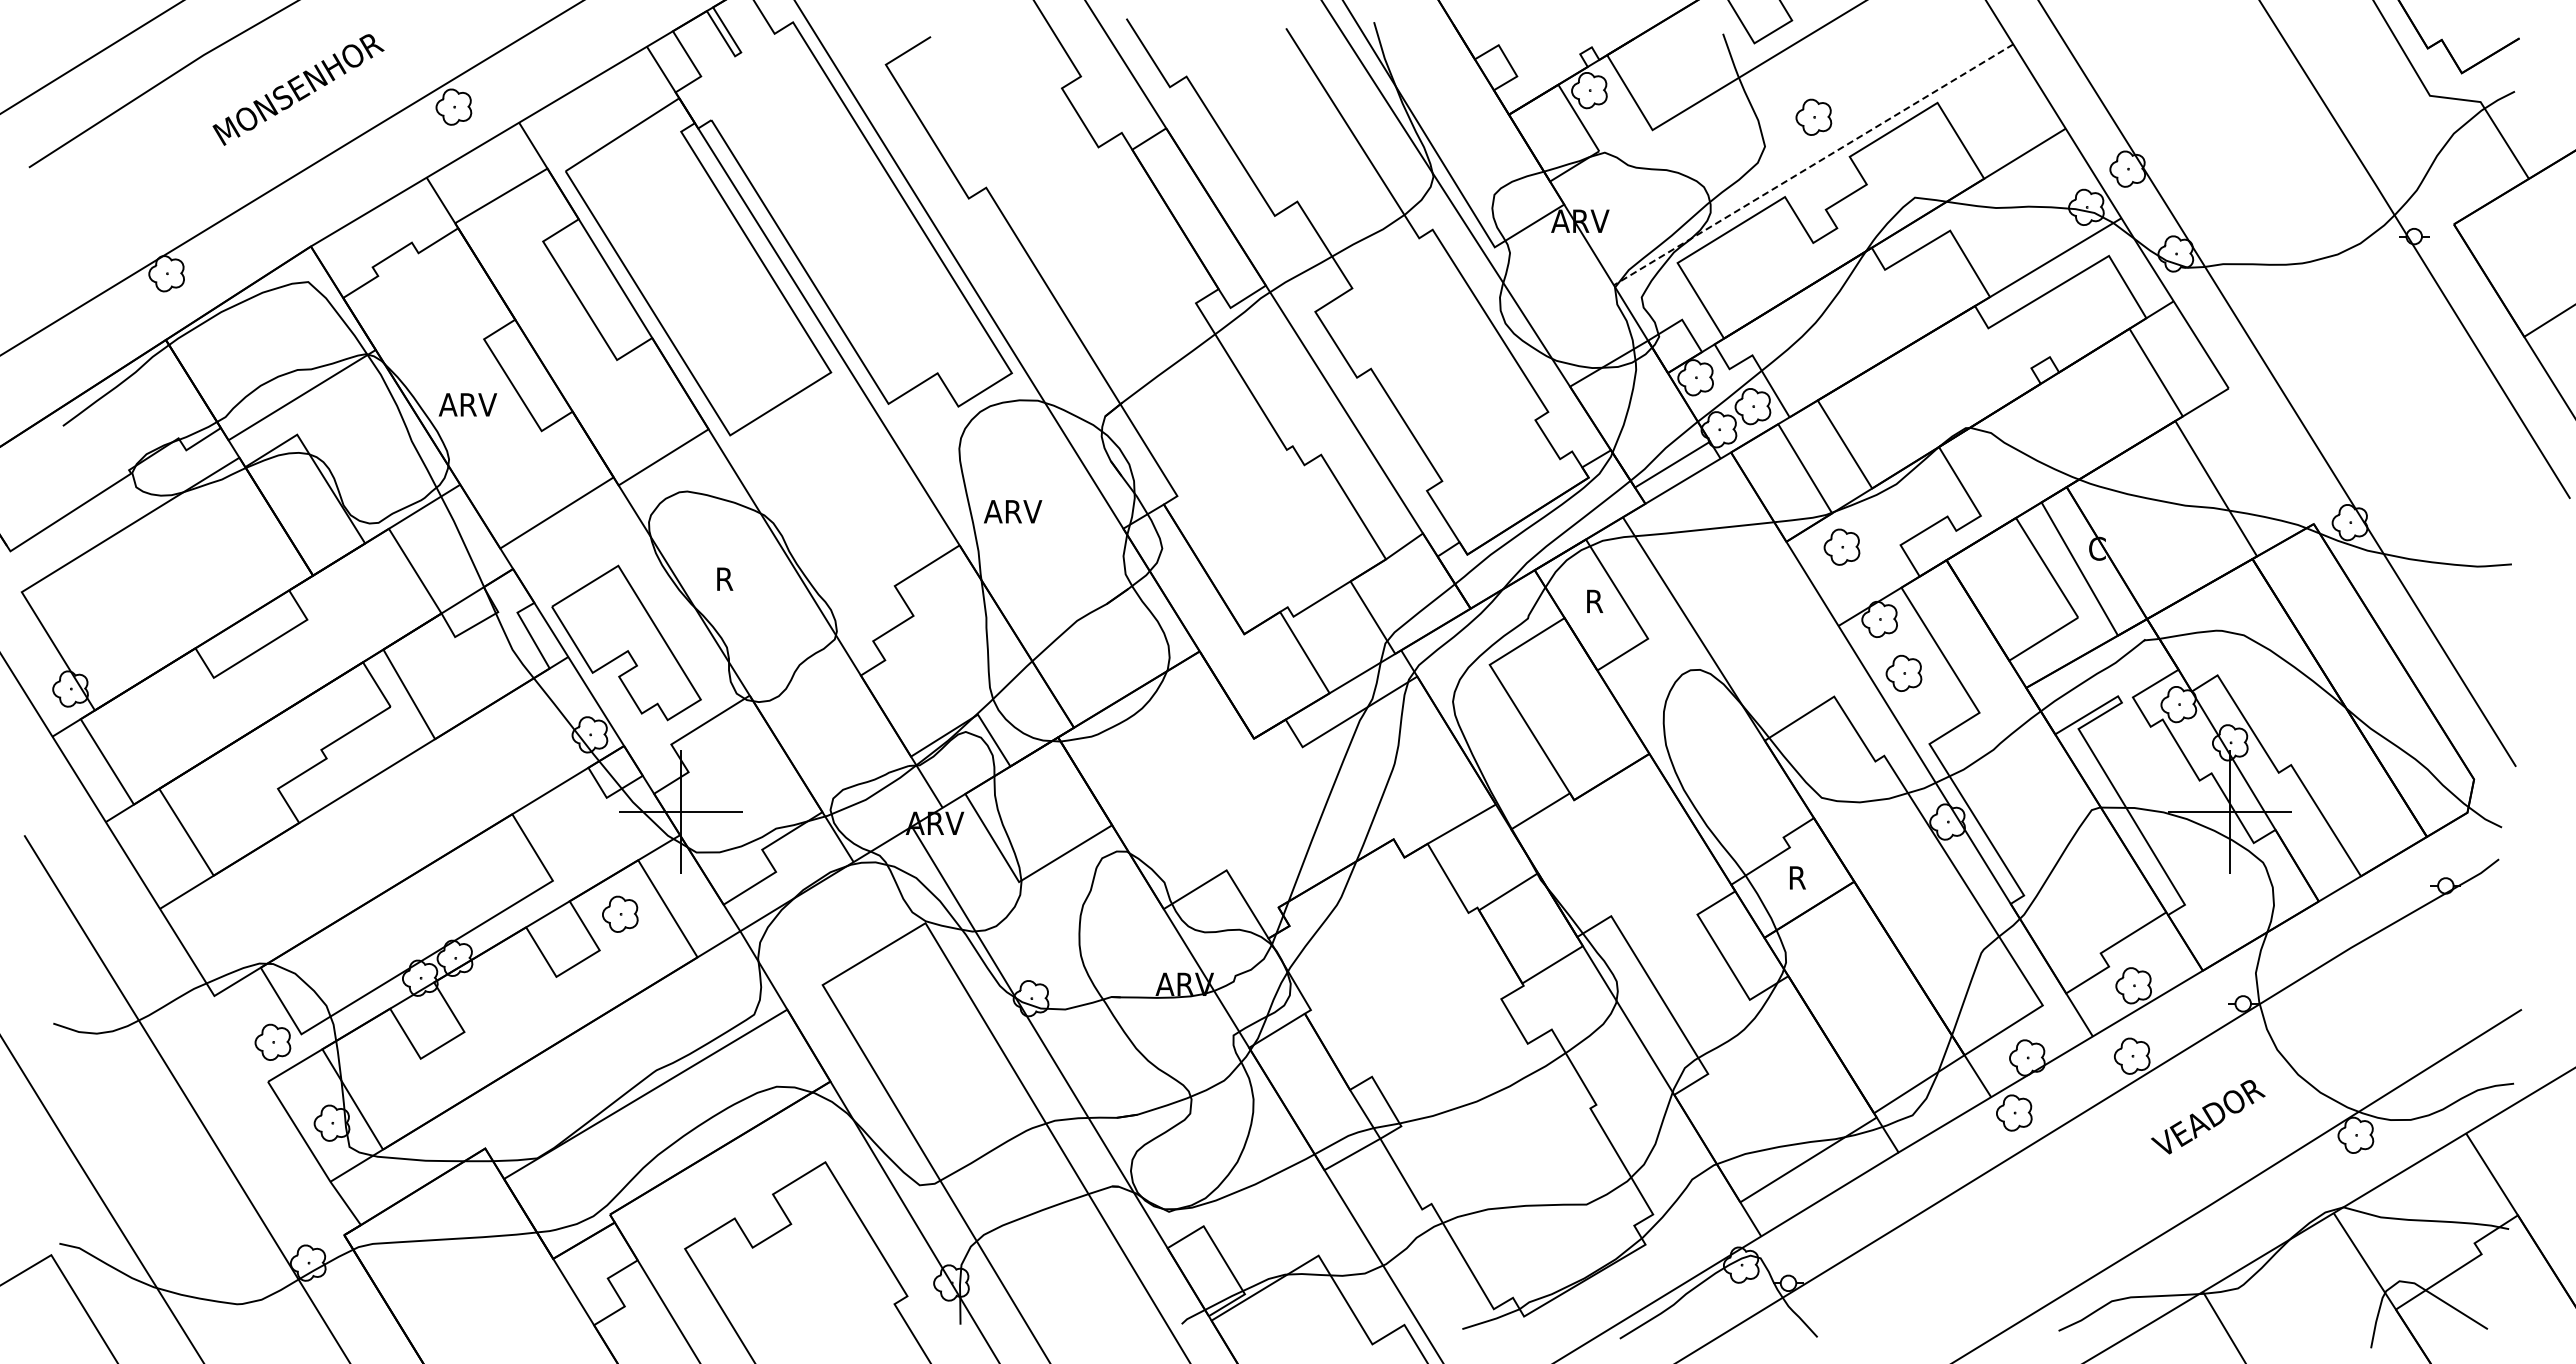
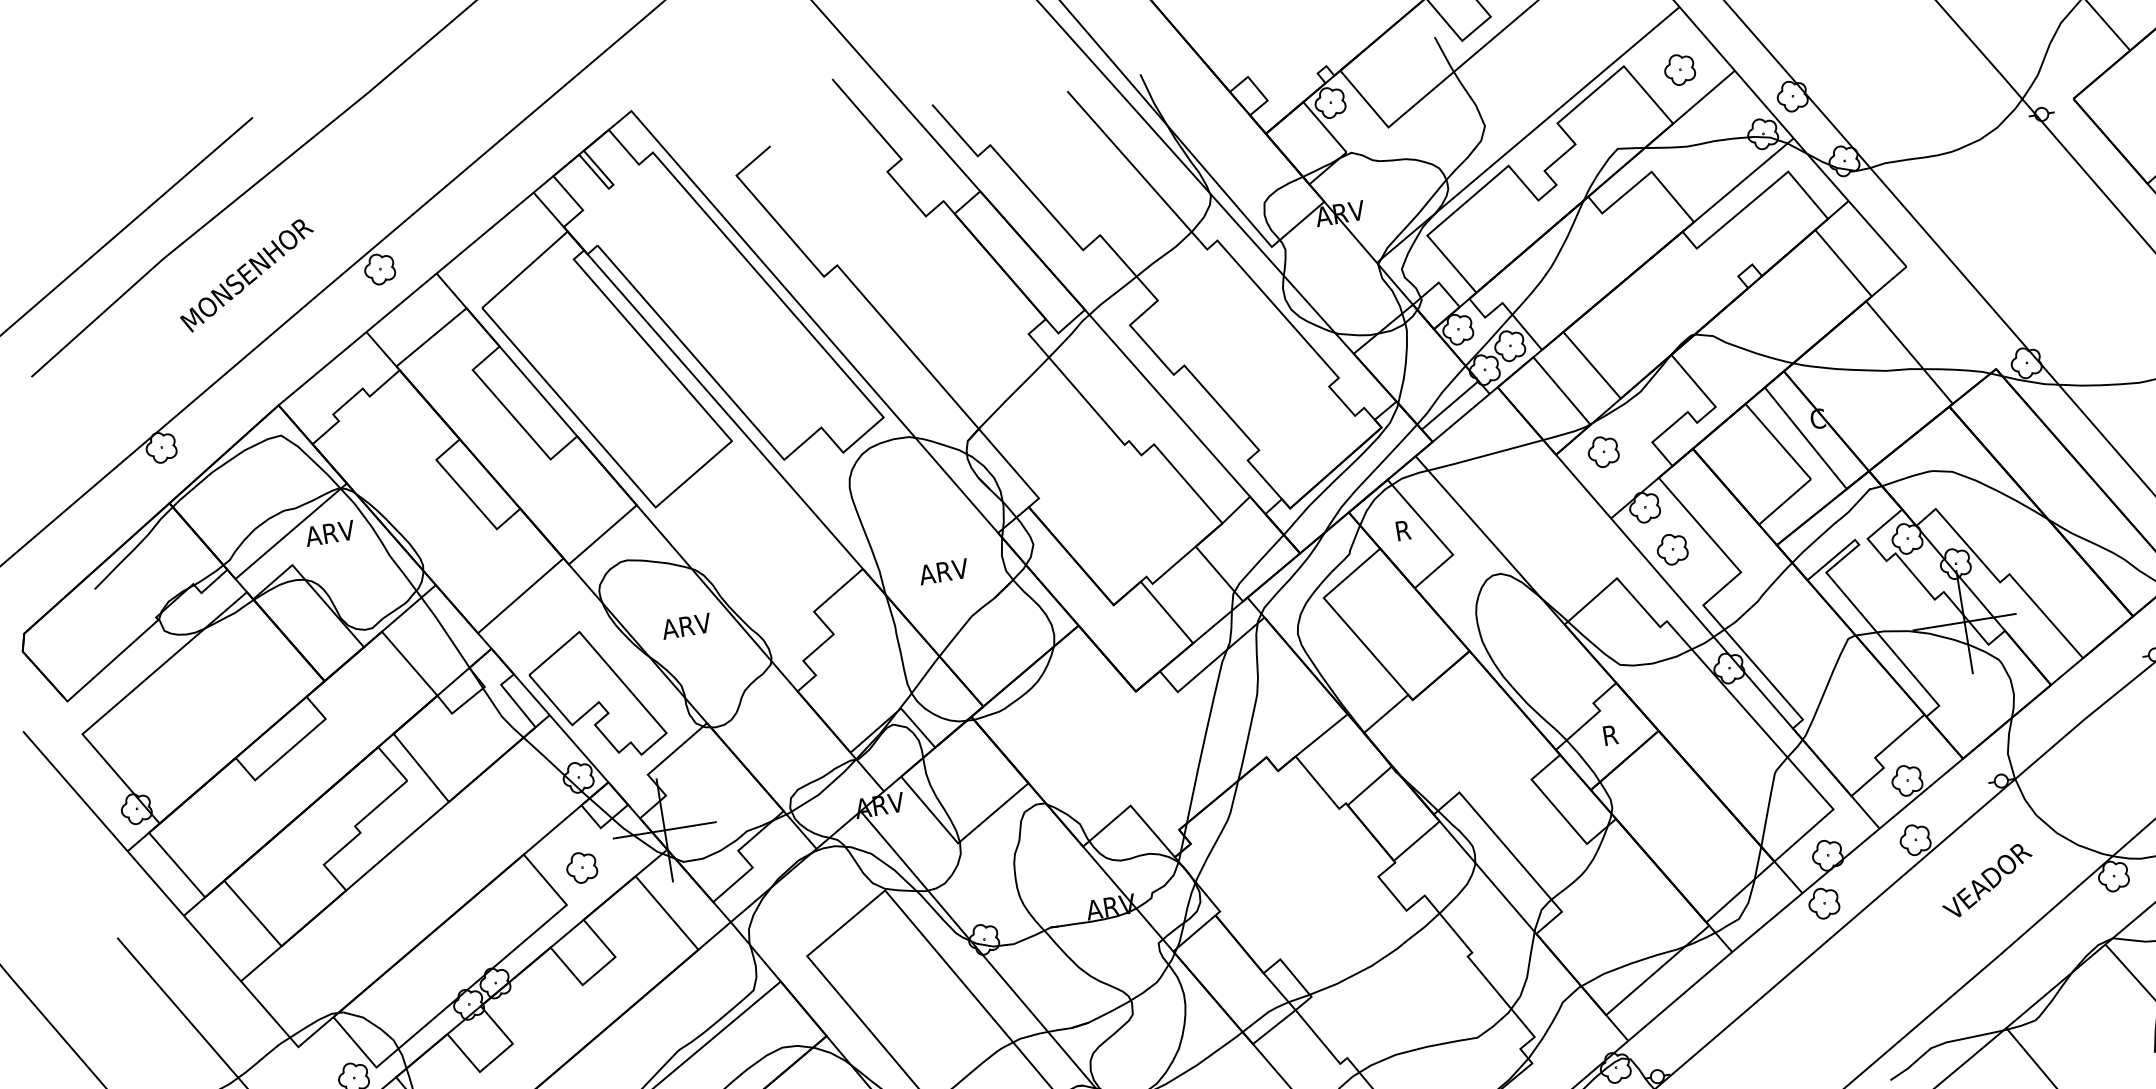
part: (1813, 116) -> (1679, 69), moved
line: (1813, 165) -> (1528, 135), dashed -> solid
text: (467, 404) -> (329, 533), moved
text: (1013, 511) -> (944, 571), moved
text: (743, 578) -> (686, 625), R -> ARV
part: (620, 913) -> (581, 867), moved

